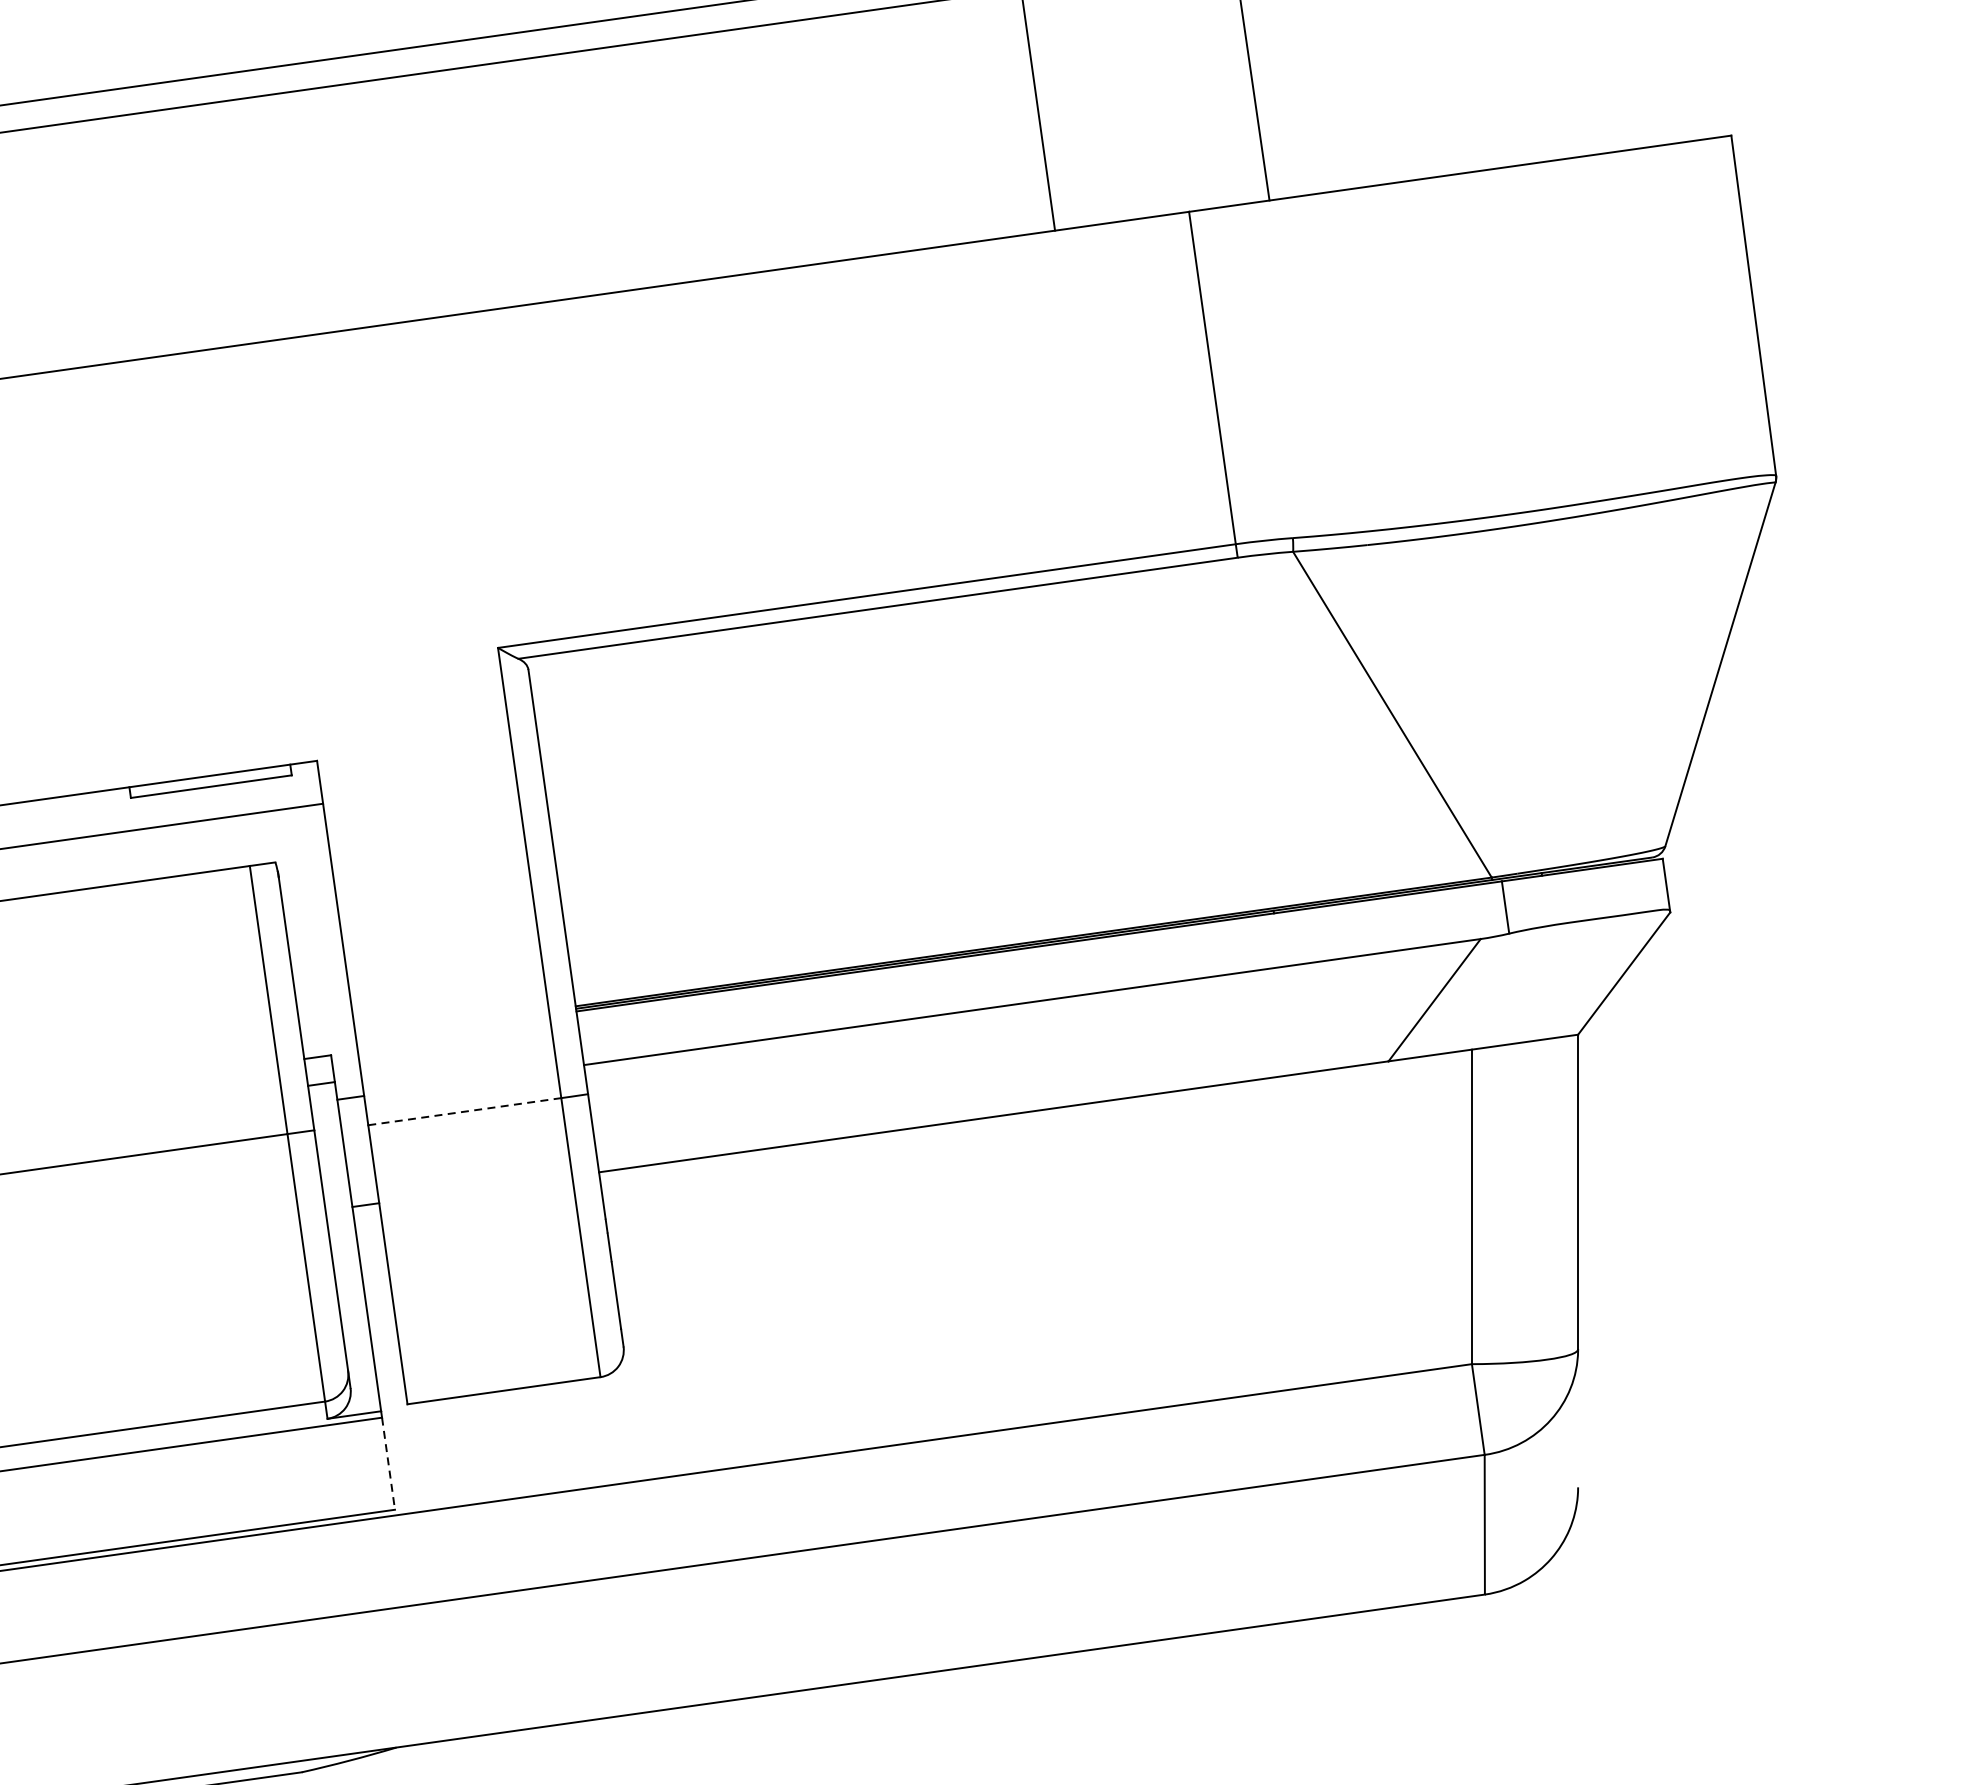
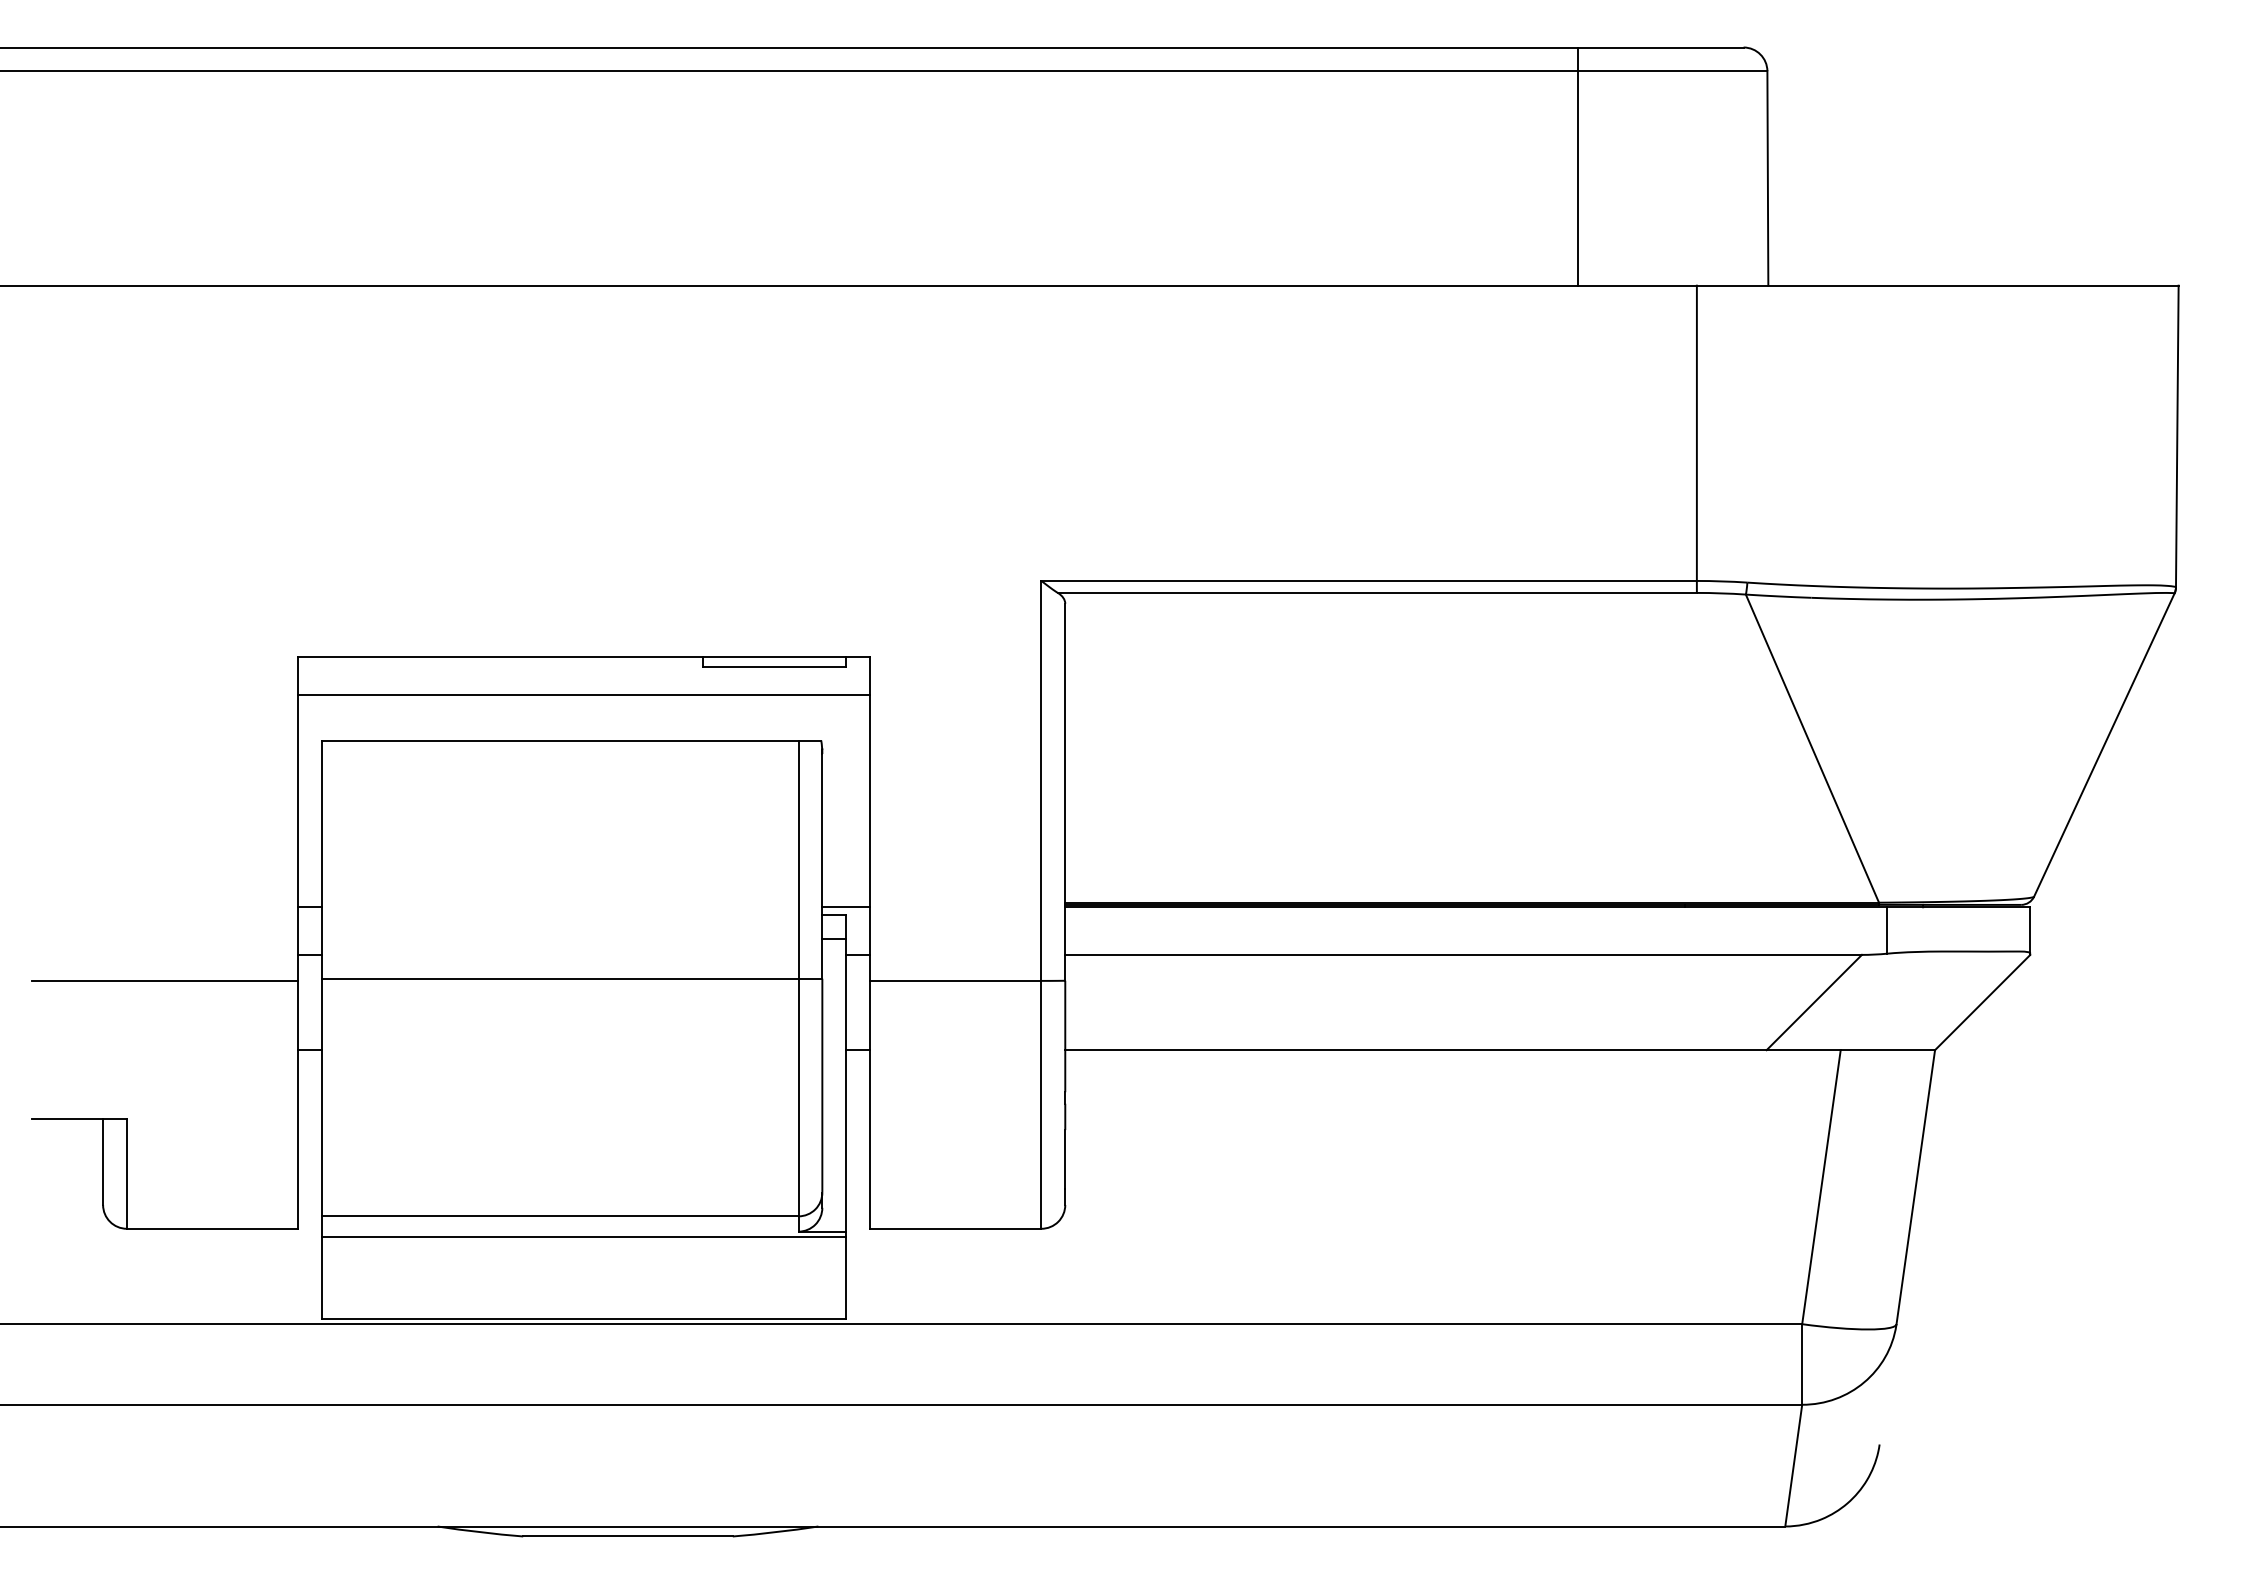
line: (329, 1046) -> (845, 907), added
line: (464, 1111) -> (955, 980), dashed -> solid
line: (388, 1463) -> (846, 1278), dashed -> solid

